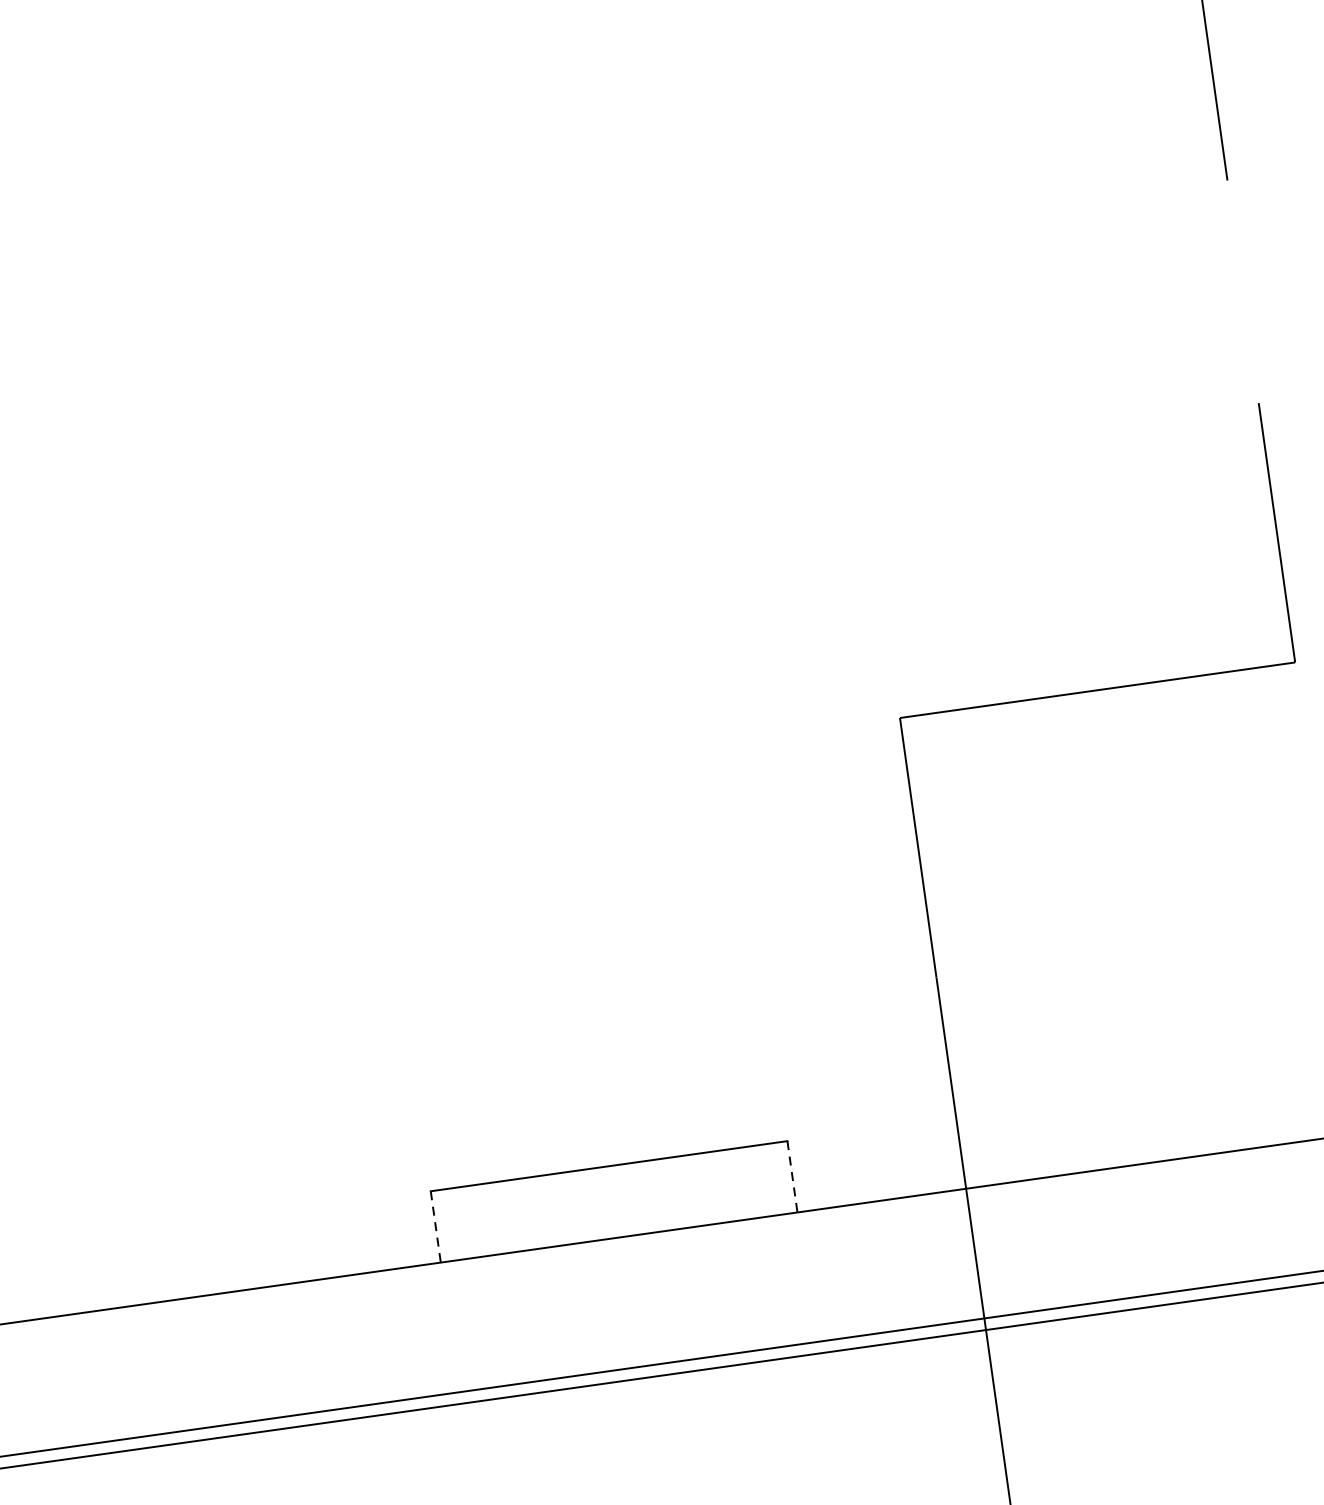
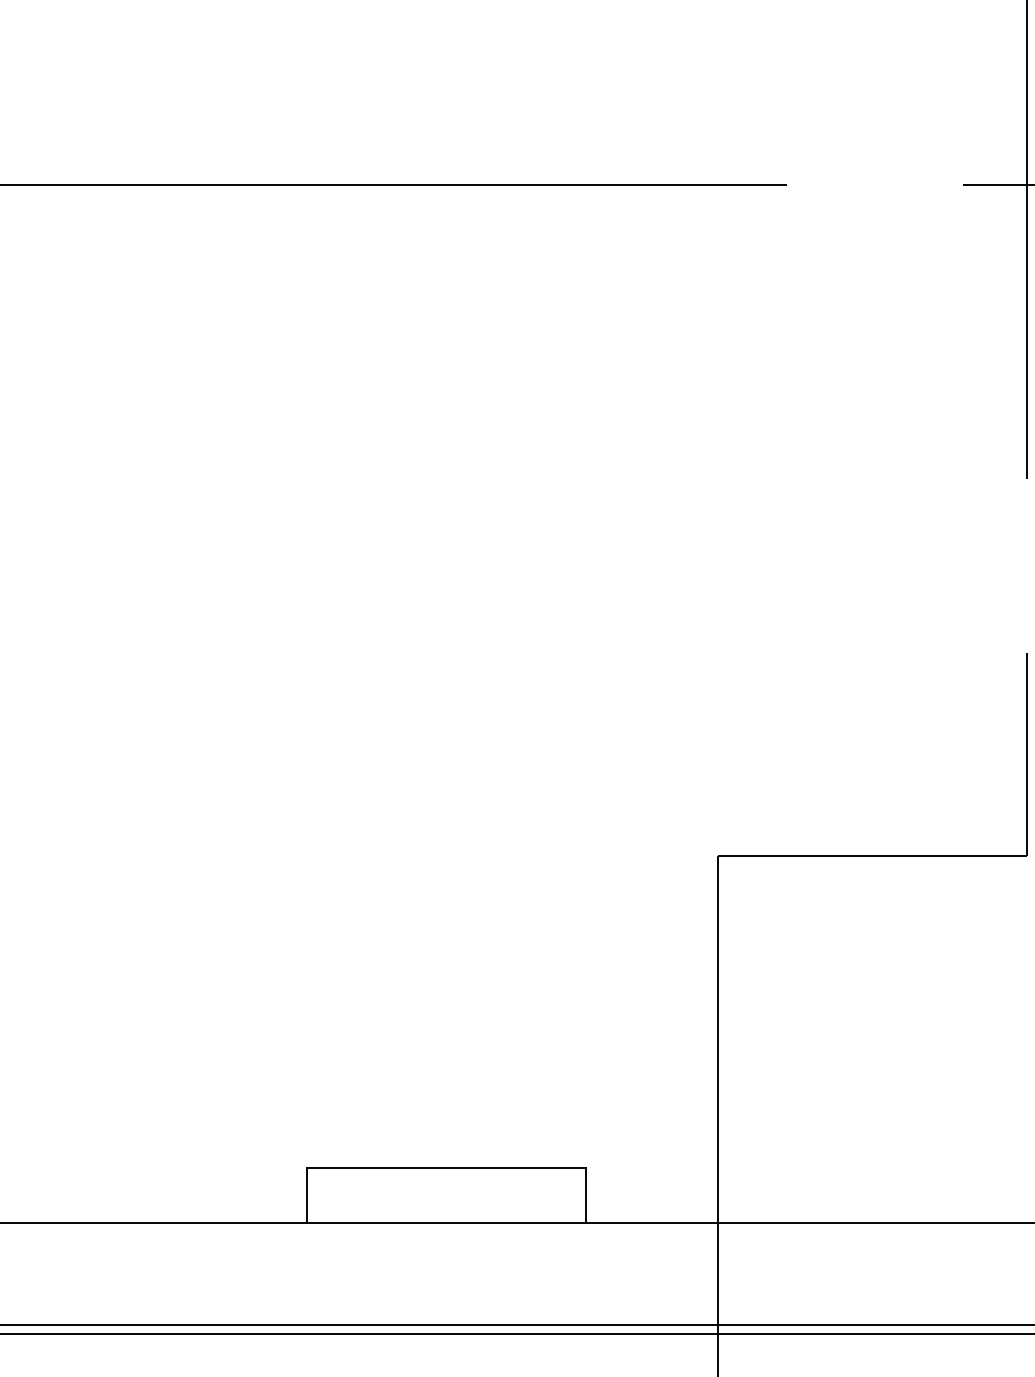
line: (793, 1176) -> (586, 1195), dashed -> solid
line: (435, 1227) -> (307, 1195), dashed -> solid

